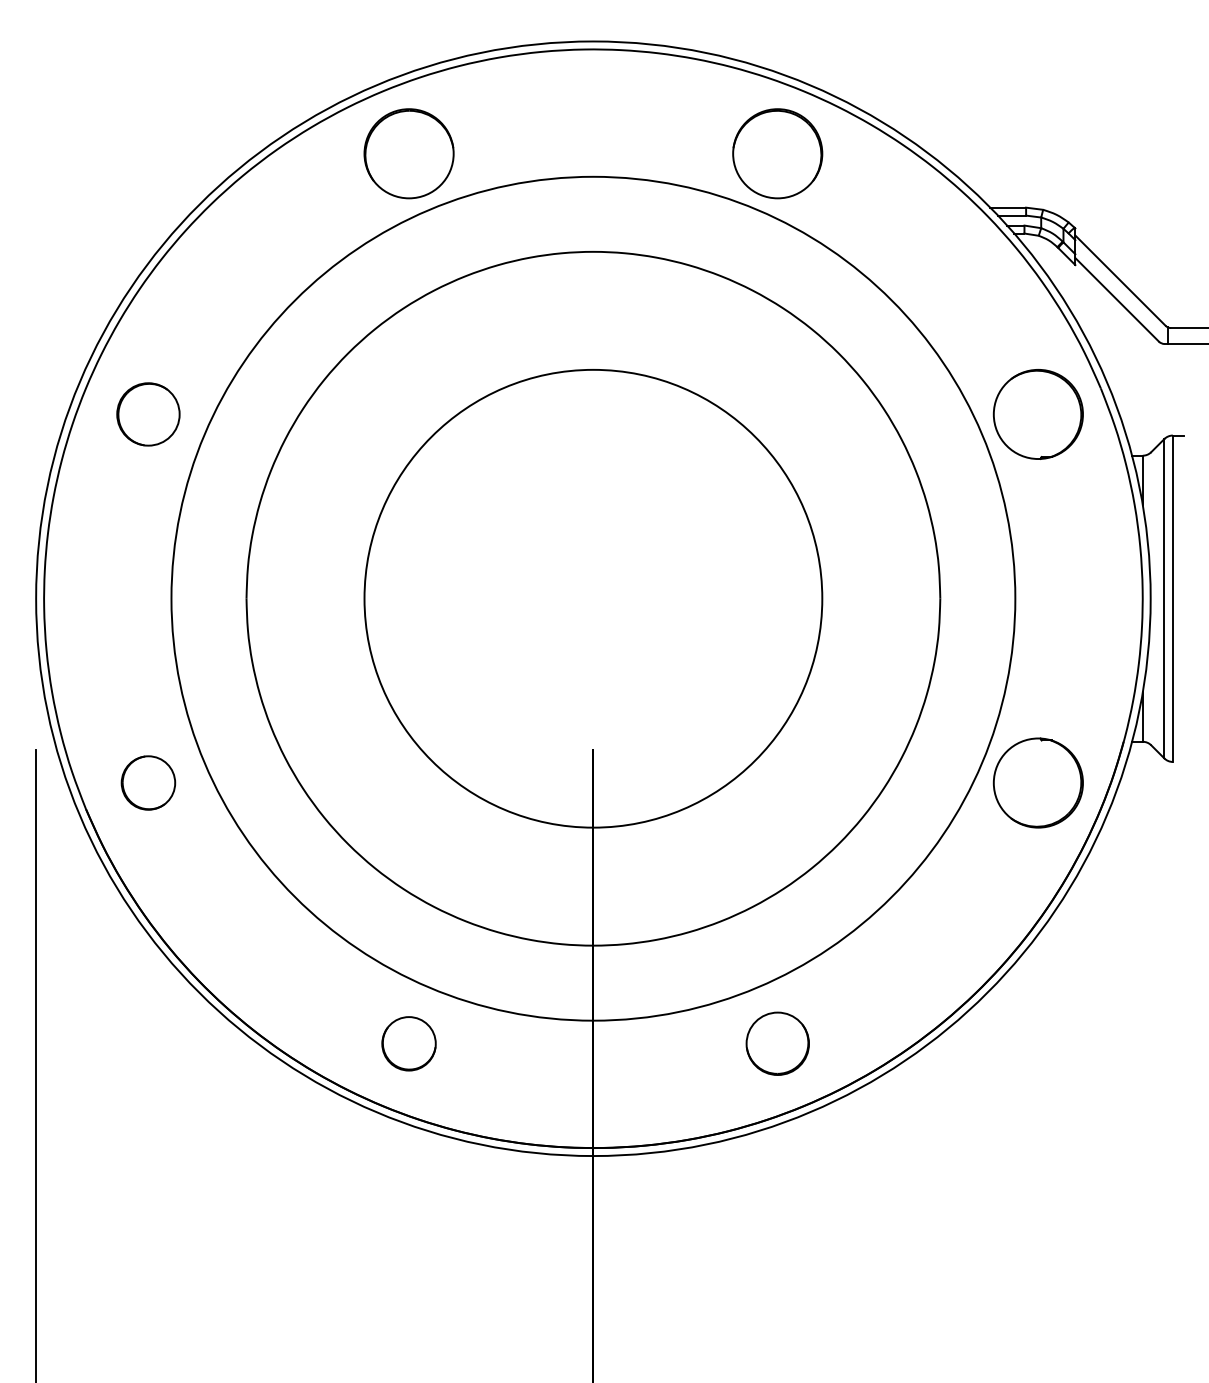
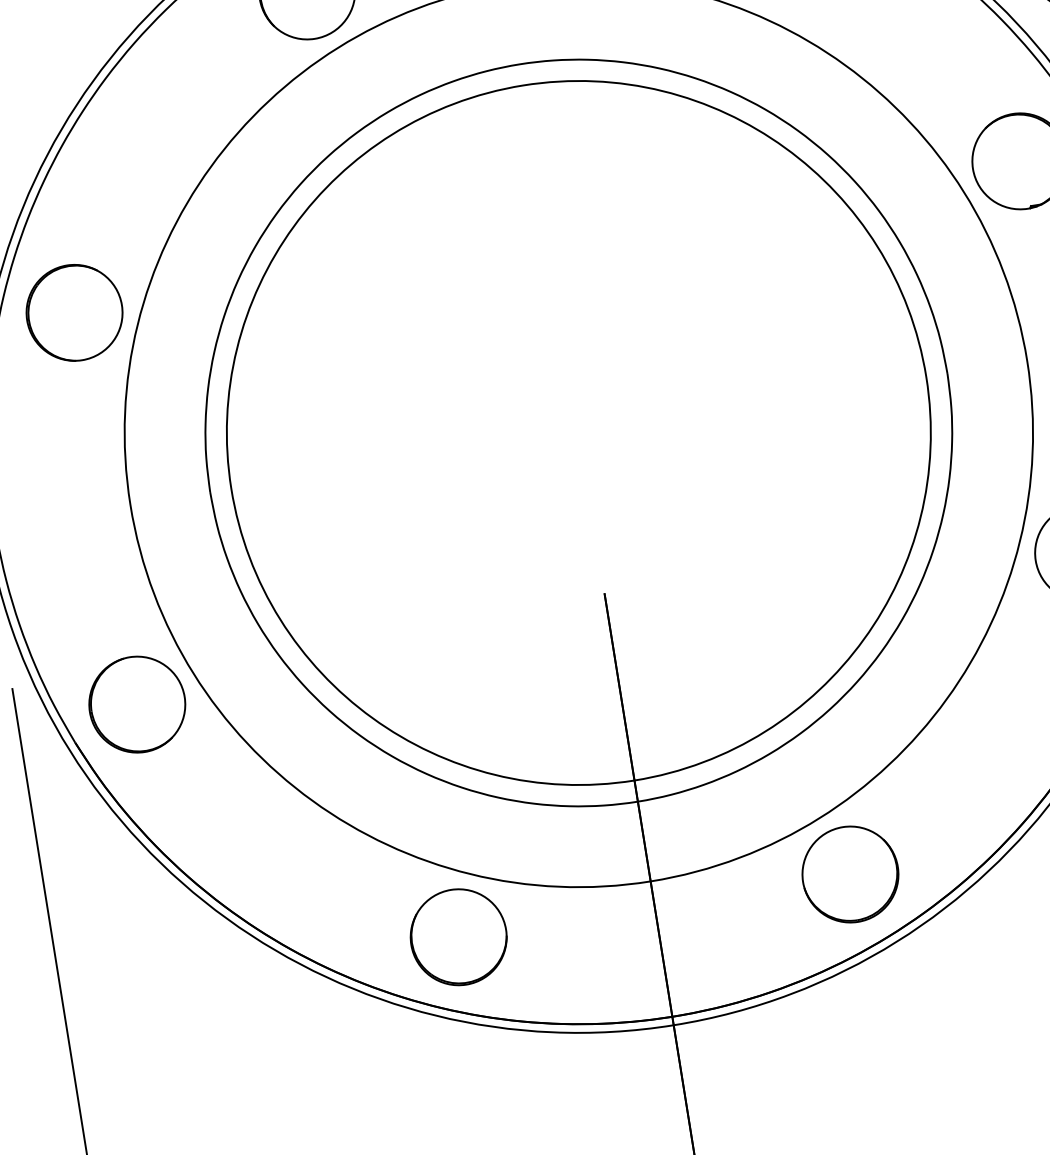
circle: (148, 414) -> (74, 312), size x1.43
circle: (593, 598) -> (578, 432), size x1.43
circle: (148, 782) -> (137, 704), size x1.67
part: (408, 1043) -> (458, 937), size x1.67
part: (777, 1043) -> (850, 874), size x1.43

